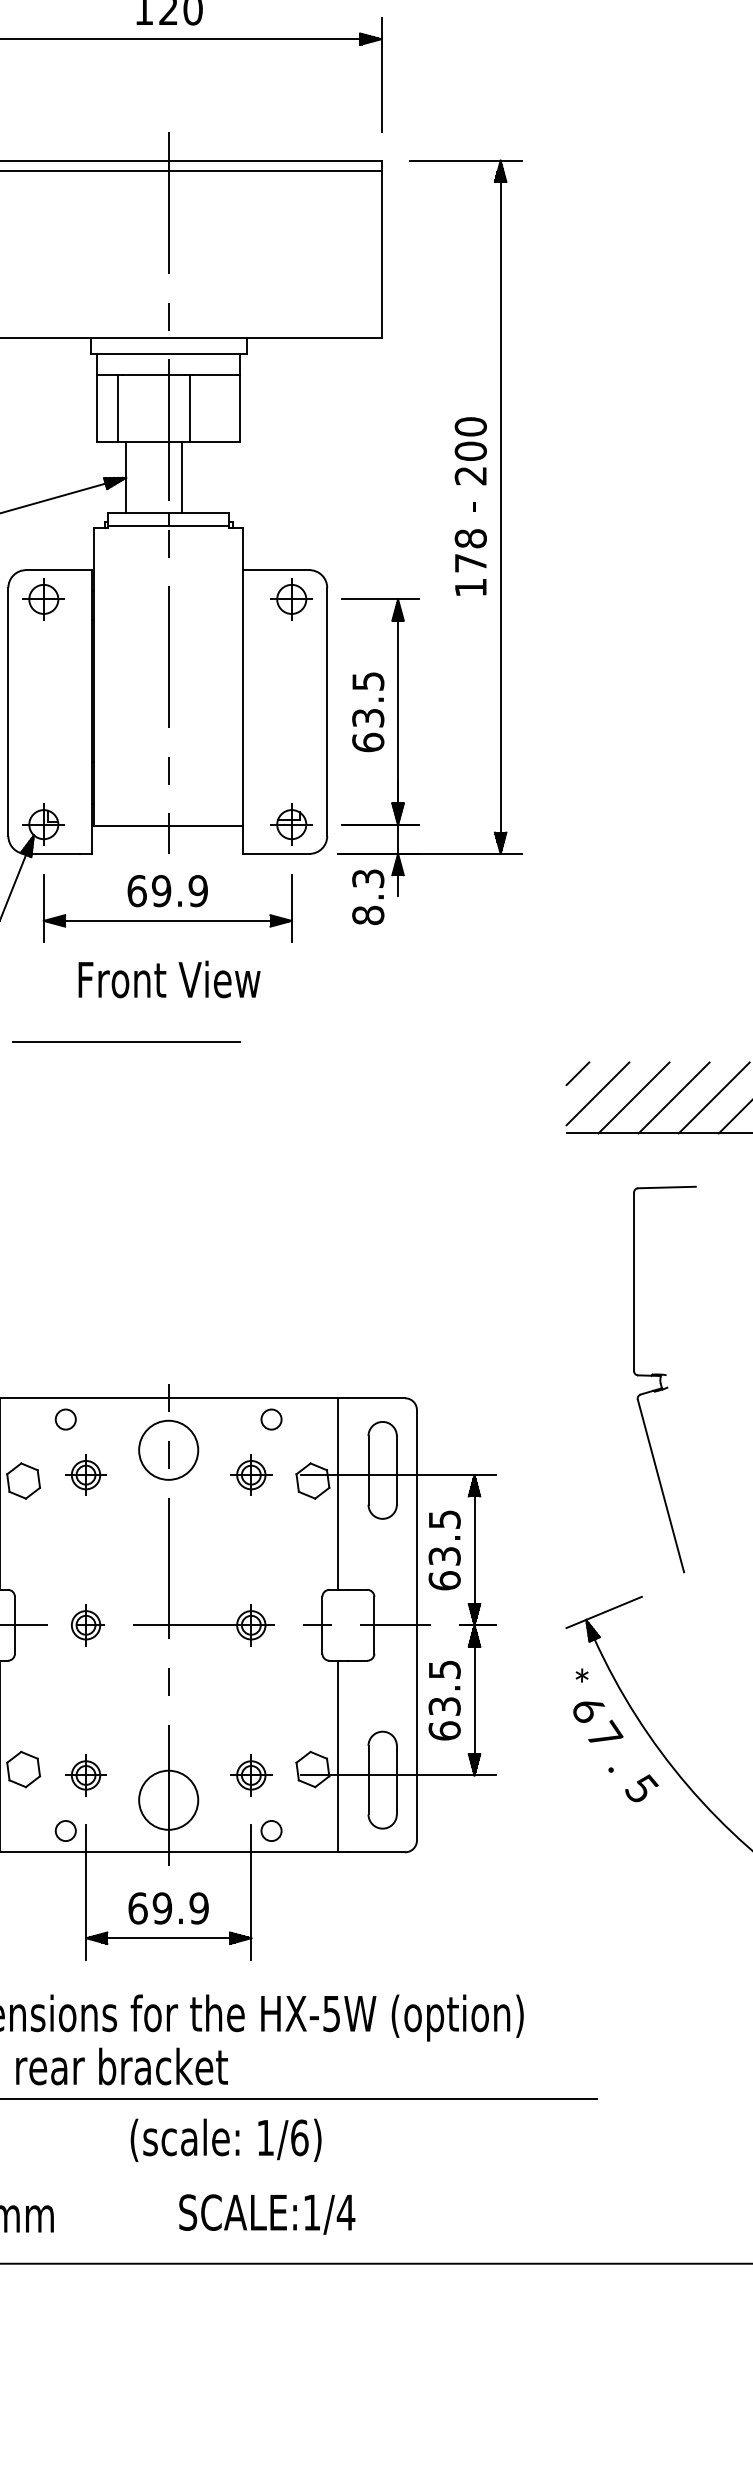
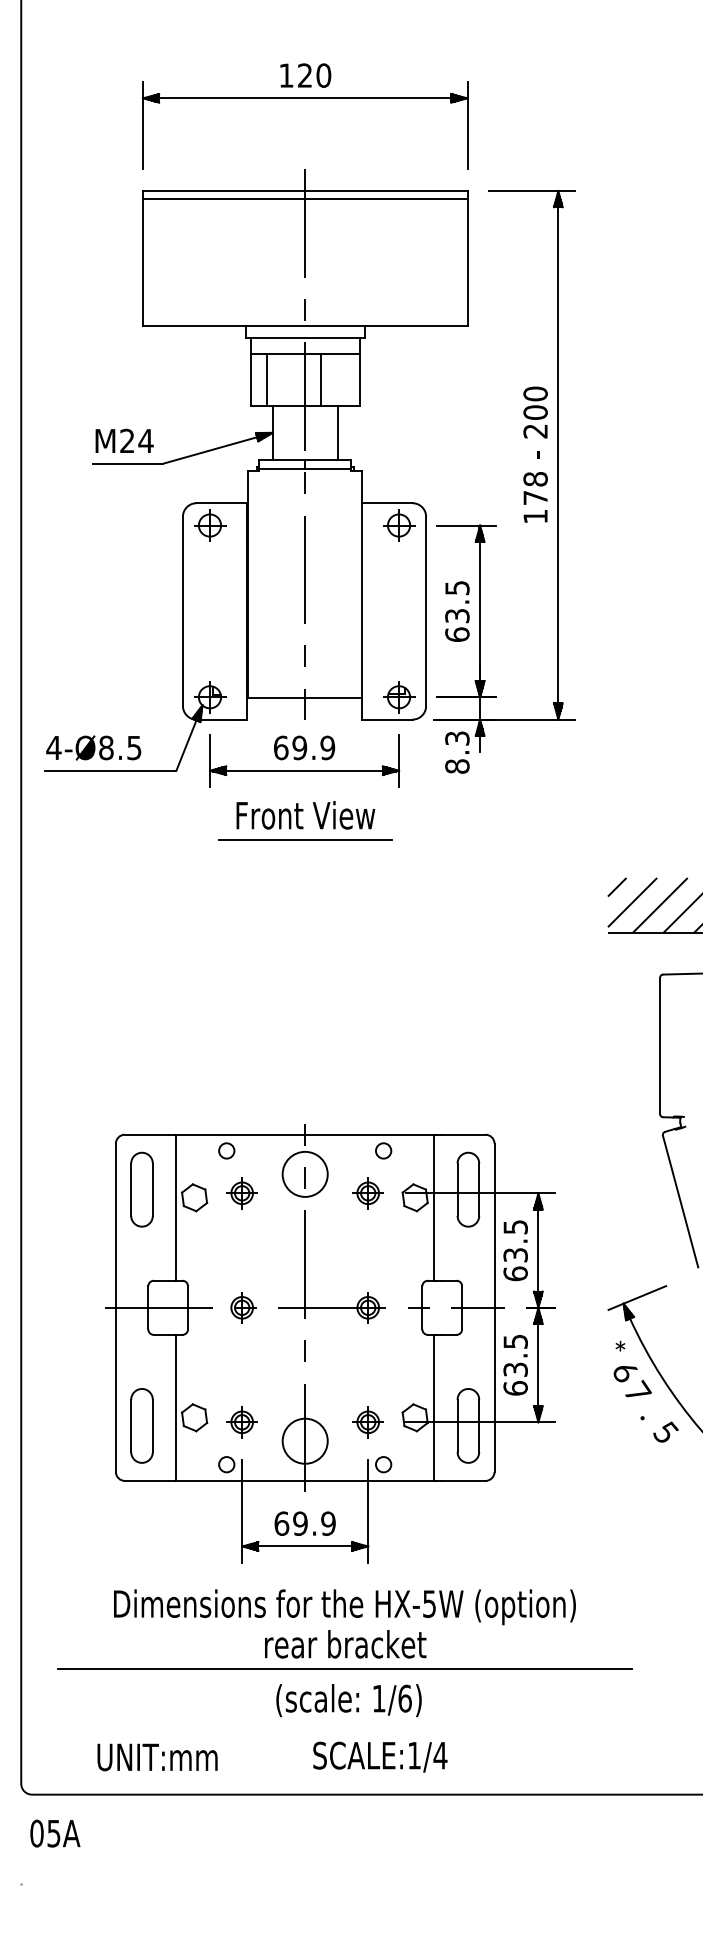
line: (182, 477) -> (337, 432), moved
line: (127, 1041) -> (305, 839), moved
text: (121, 2066) -> (345, 1644), moved

